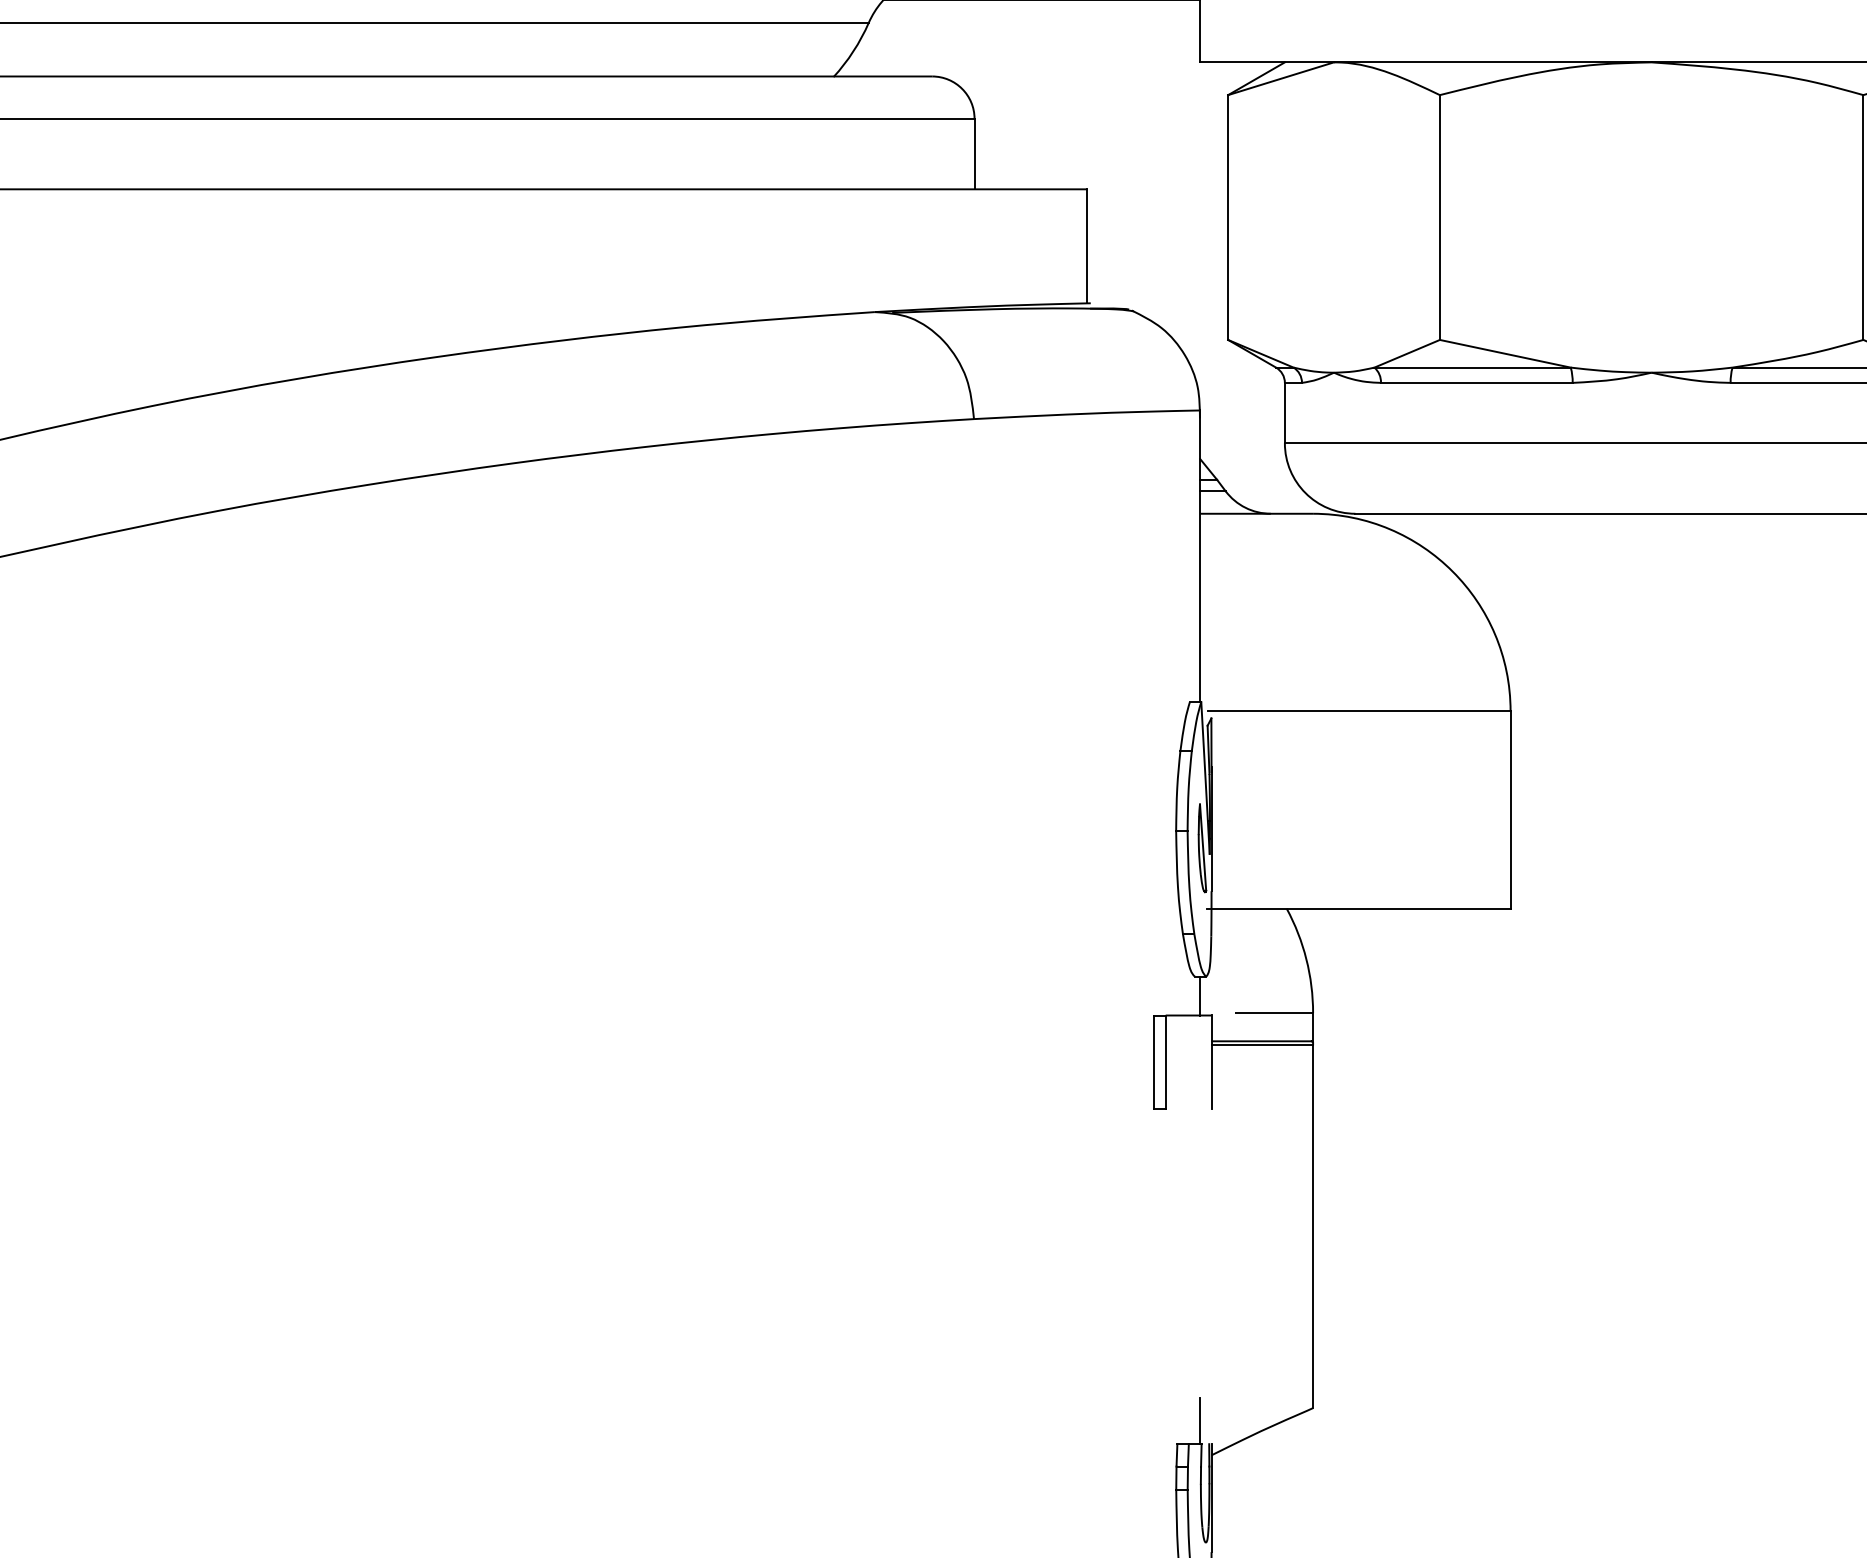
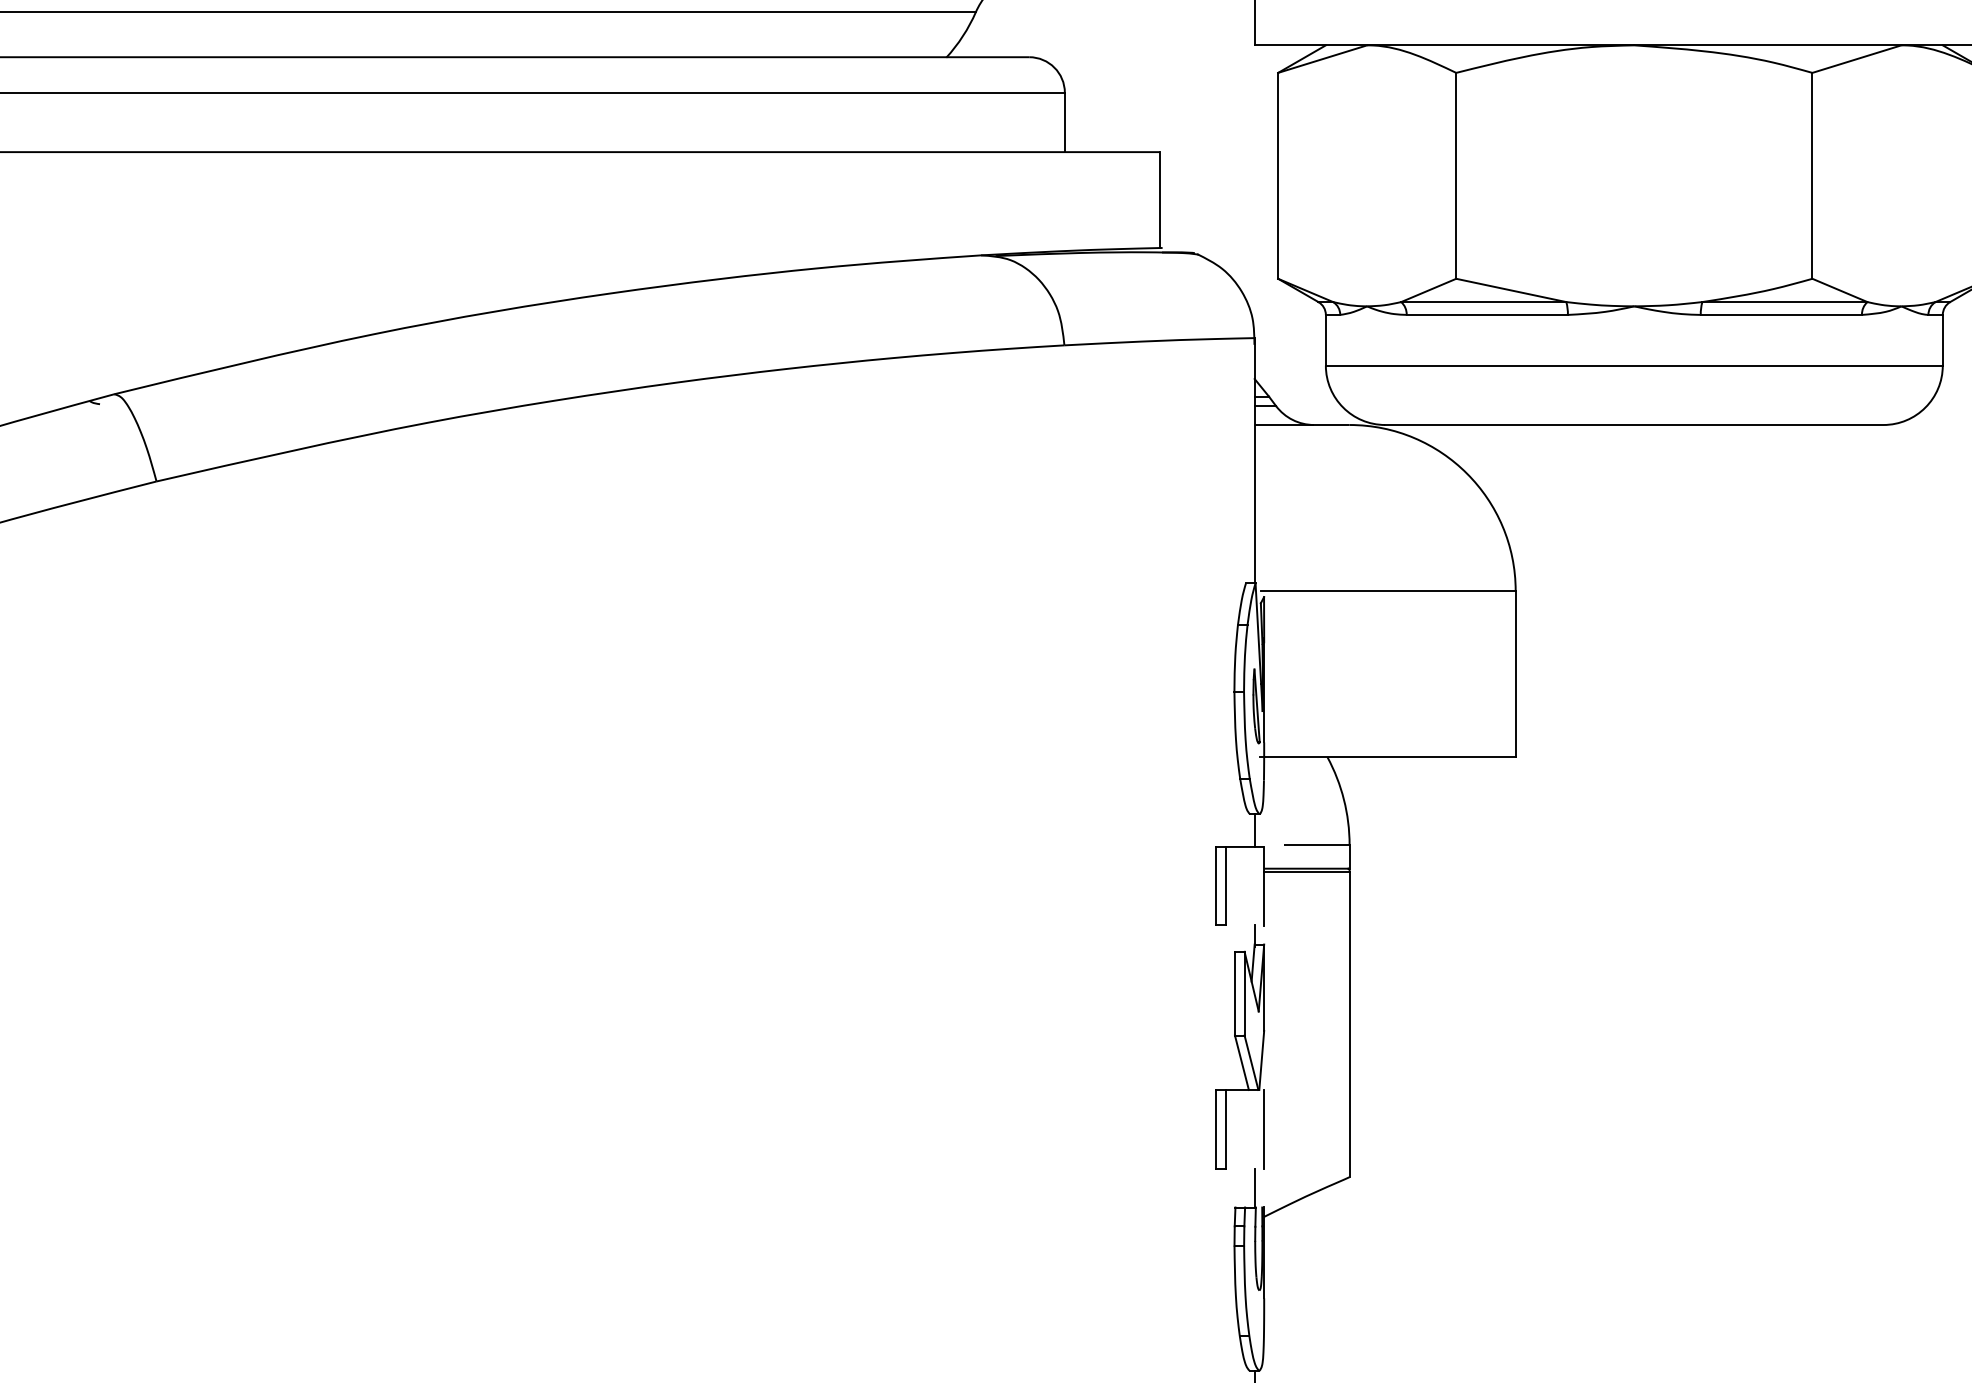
part: (1183, 1252) -> (1240, 1046), added

